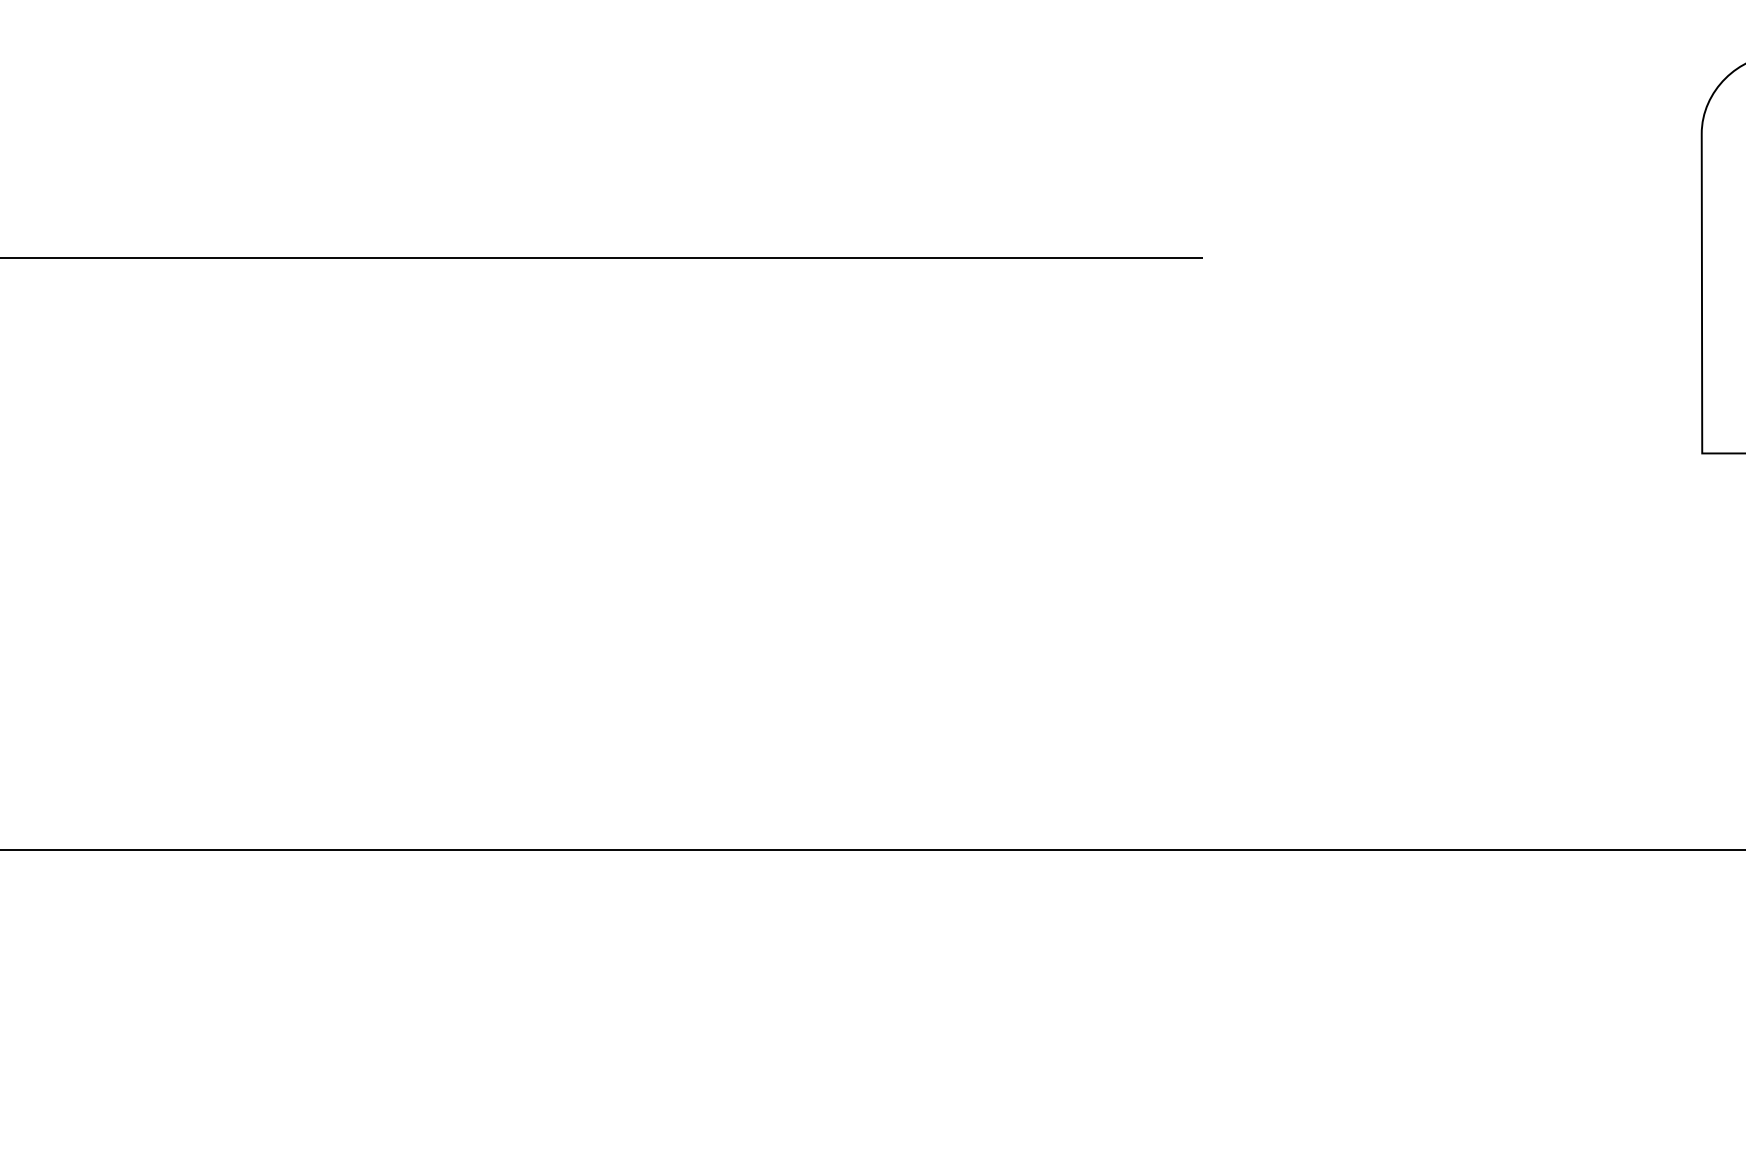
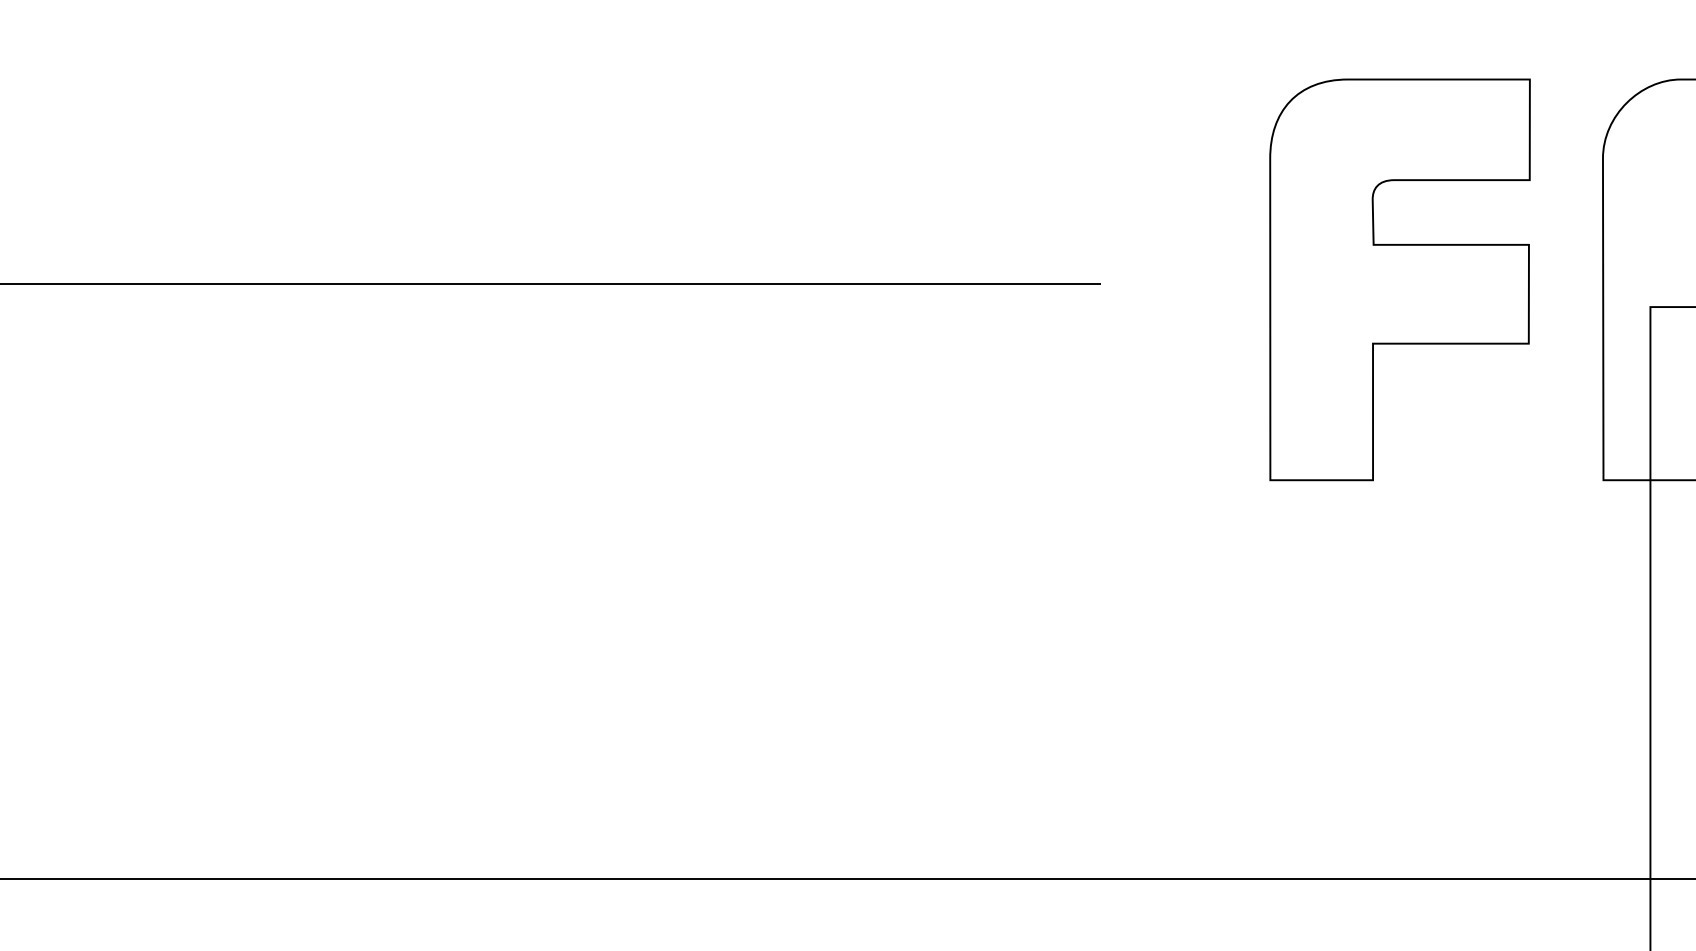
part: (1499, 254) -> (1399, 280), added

